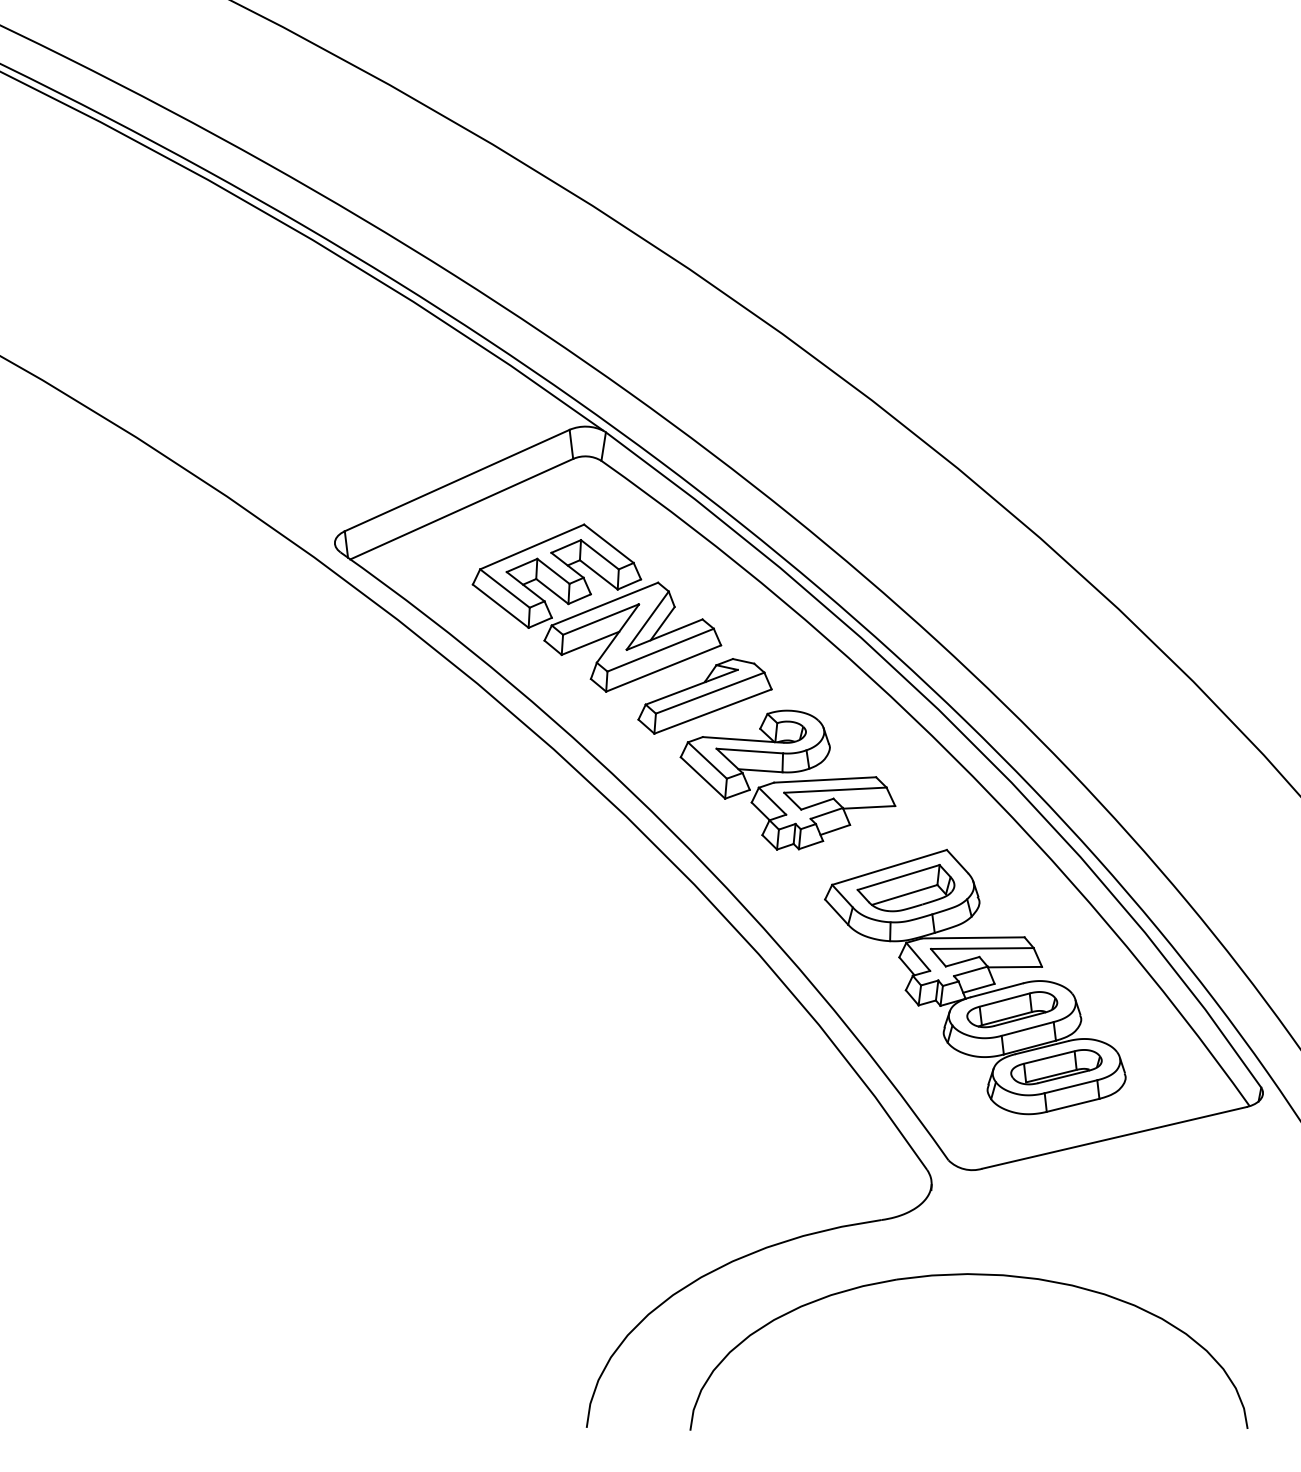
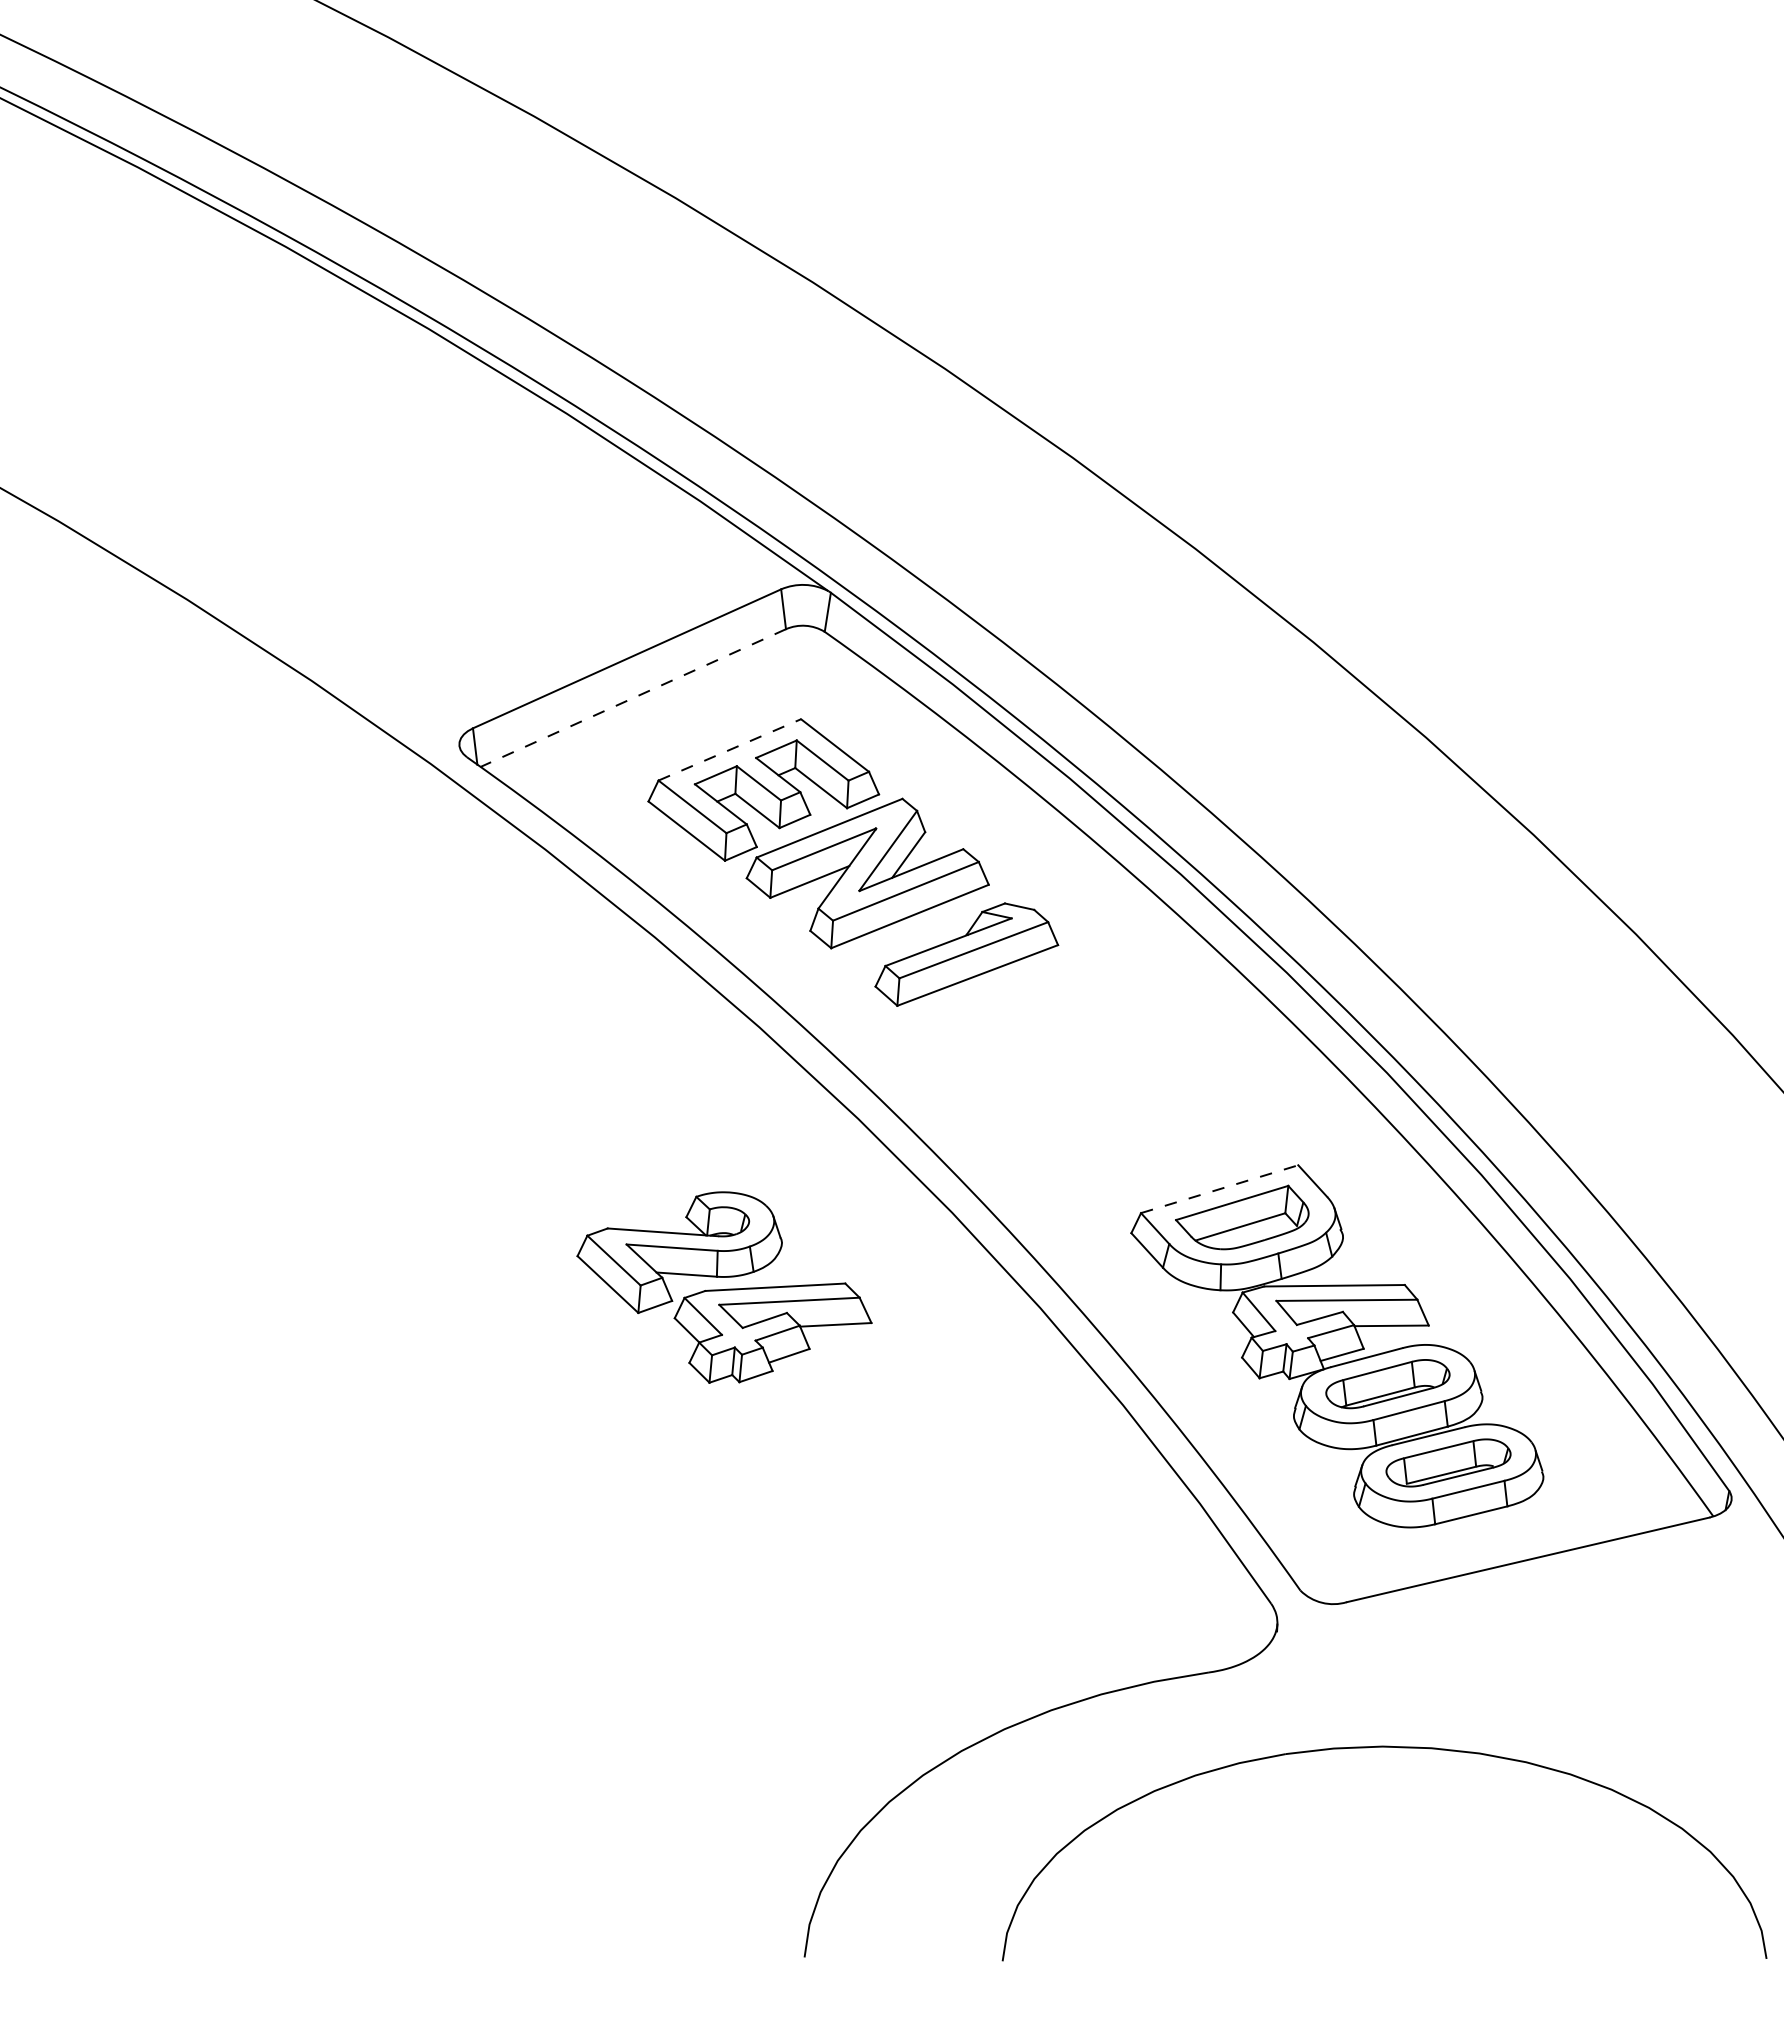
line: (461, 509) -> (633, 698), solid -> dashed
line: (531, 546) -> (729, 749), solid -> dashed
part: (788, 780) -> (724, 1287), moved
line: (890, 867) -> (1220, 1189), solid -> dashed
part: (968, 1274) -> (1384, 1747), moved

